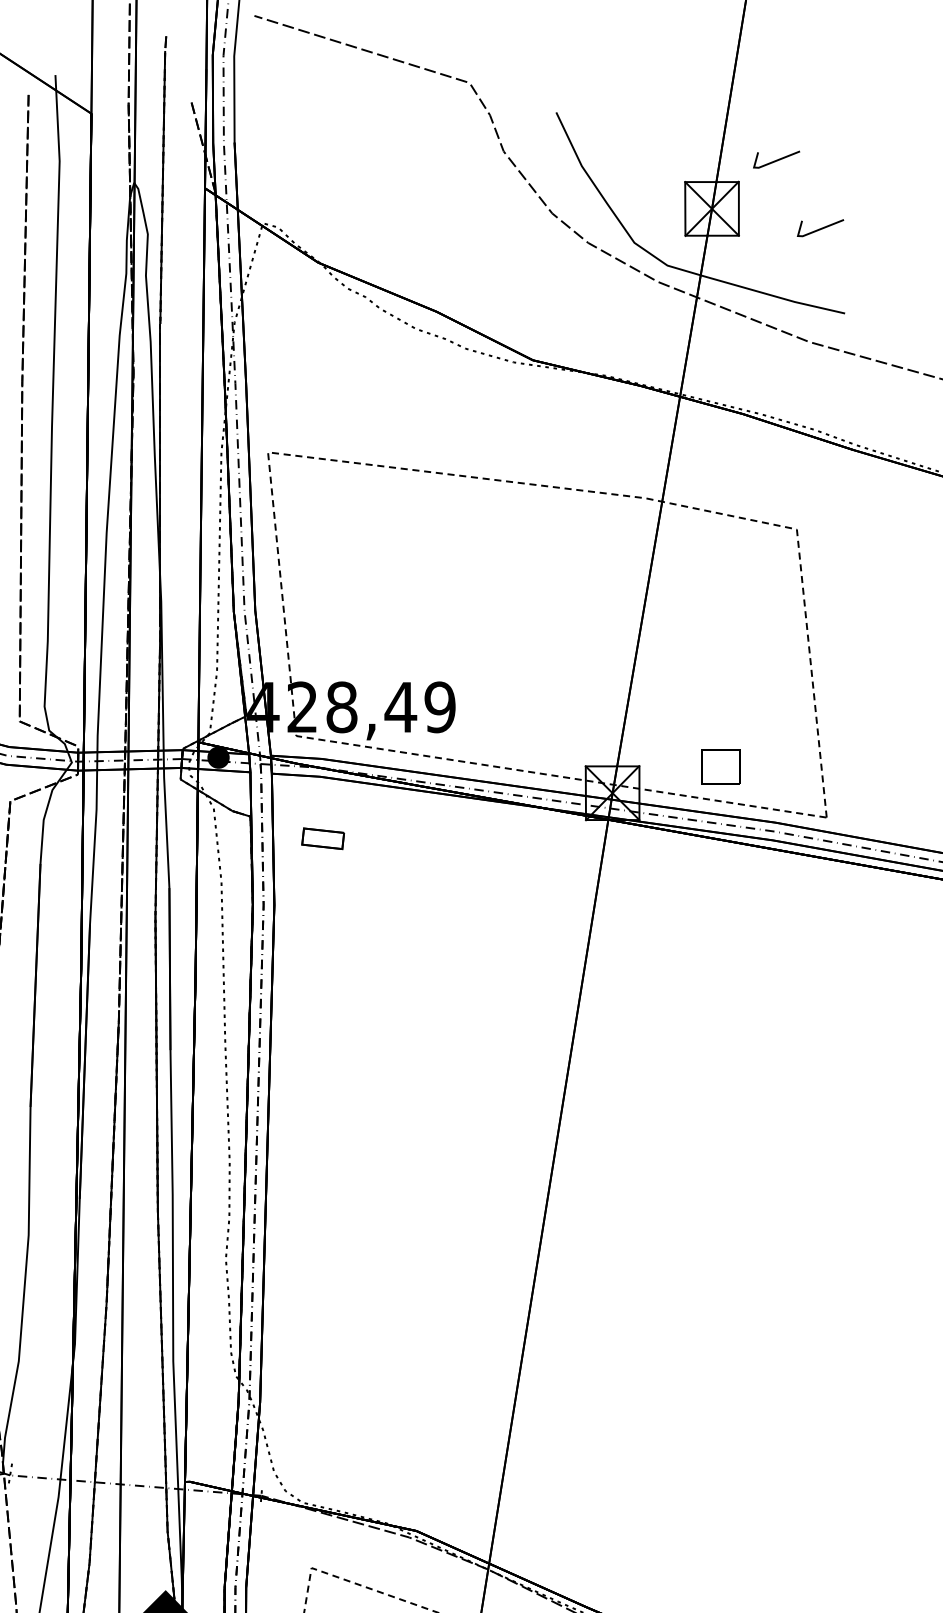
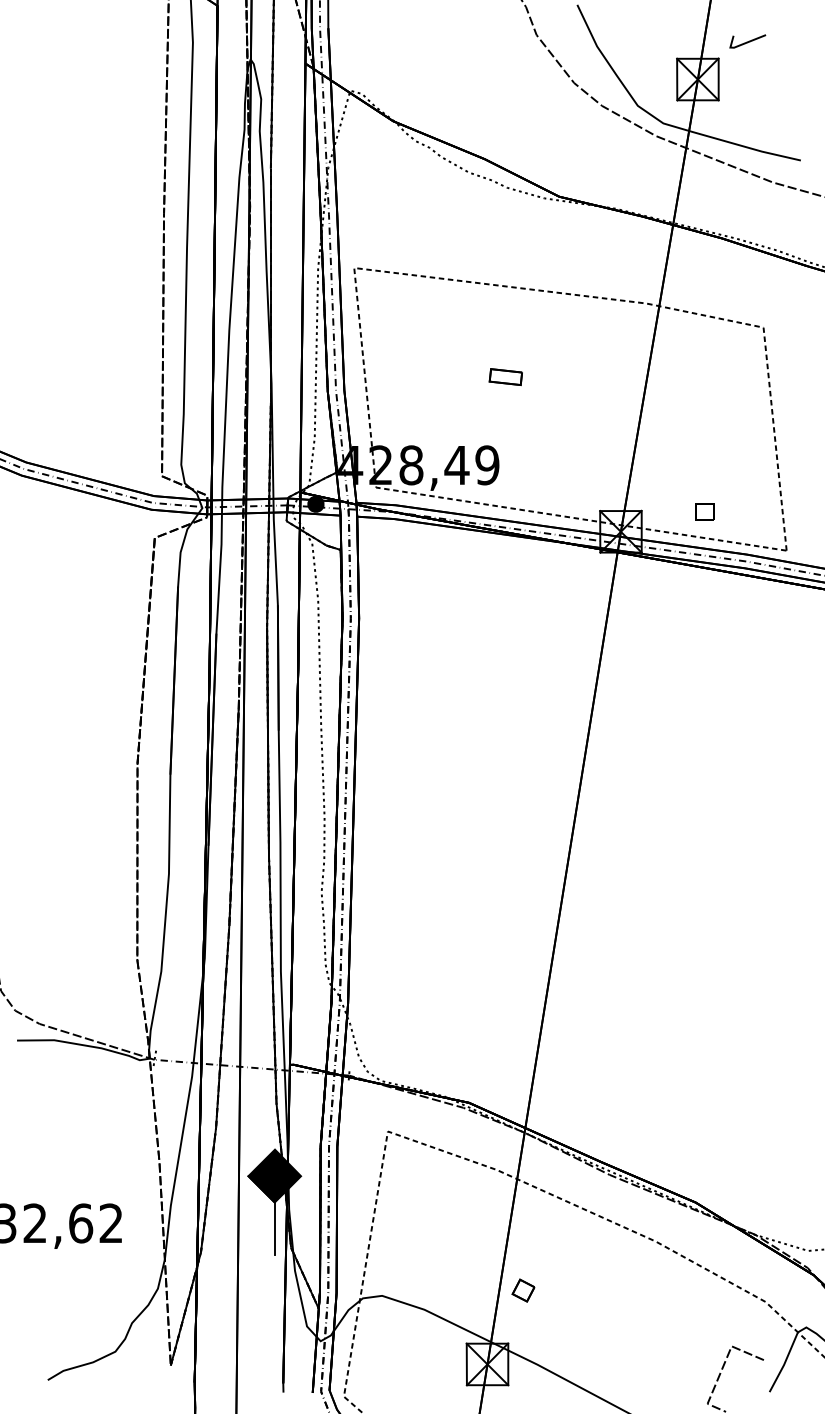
line: (820, 228) -> (781, 94), removed
part: (720, 766) -> (704, 511), size x0.62
part: (322, 839) -> (505, 377), moved

